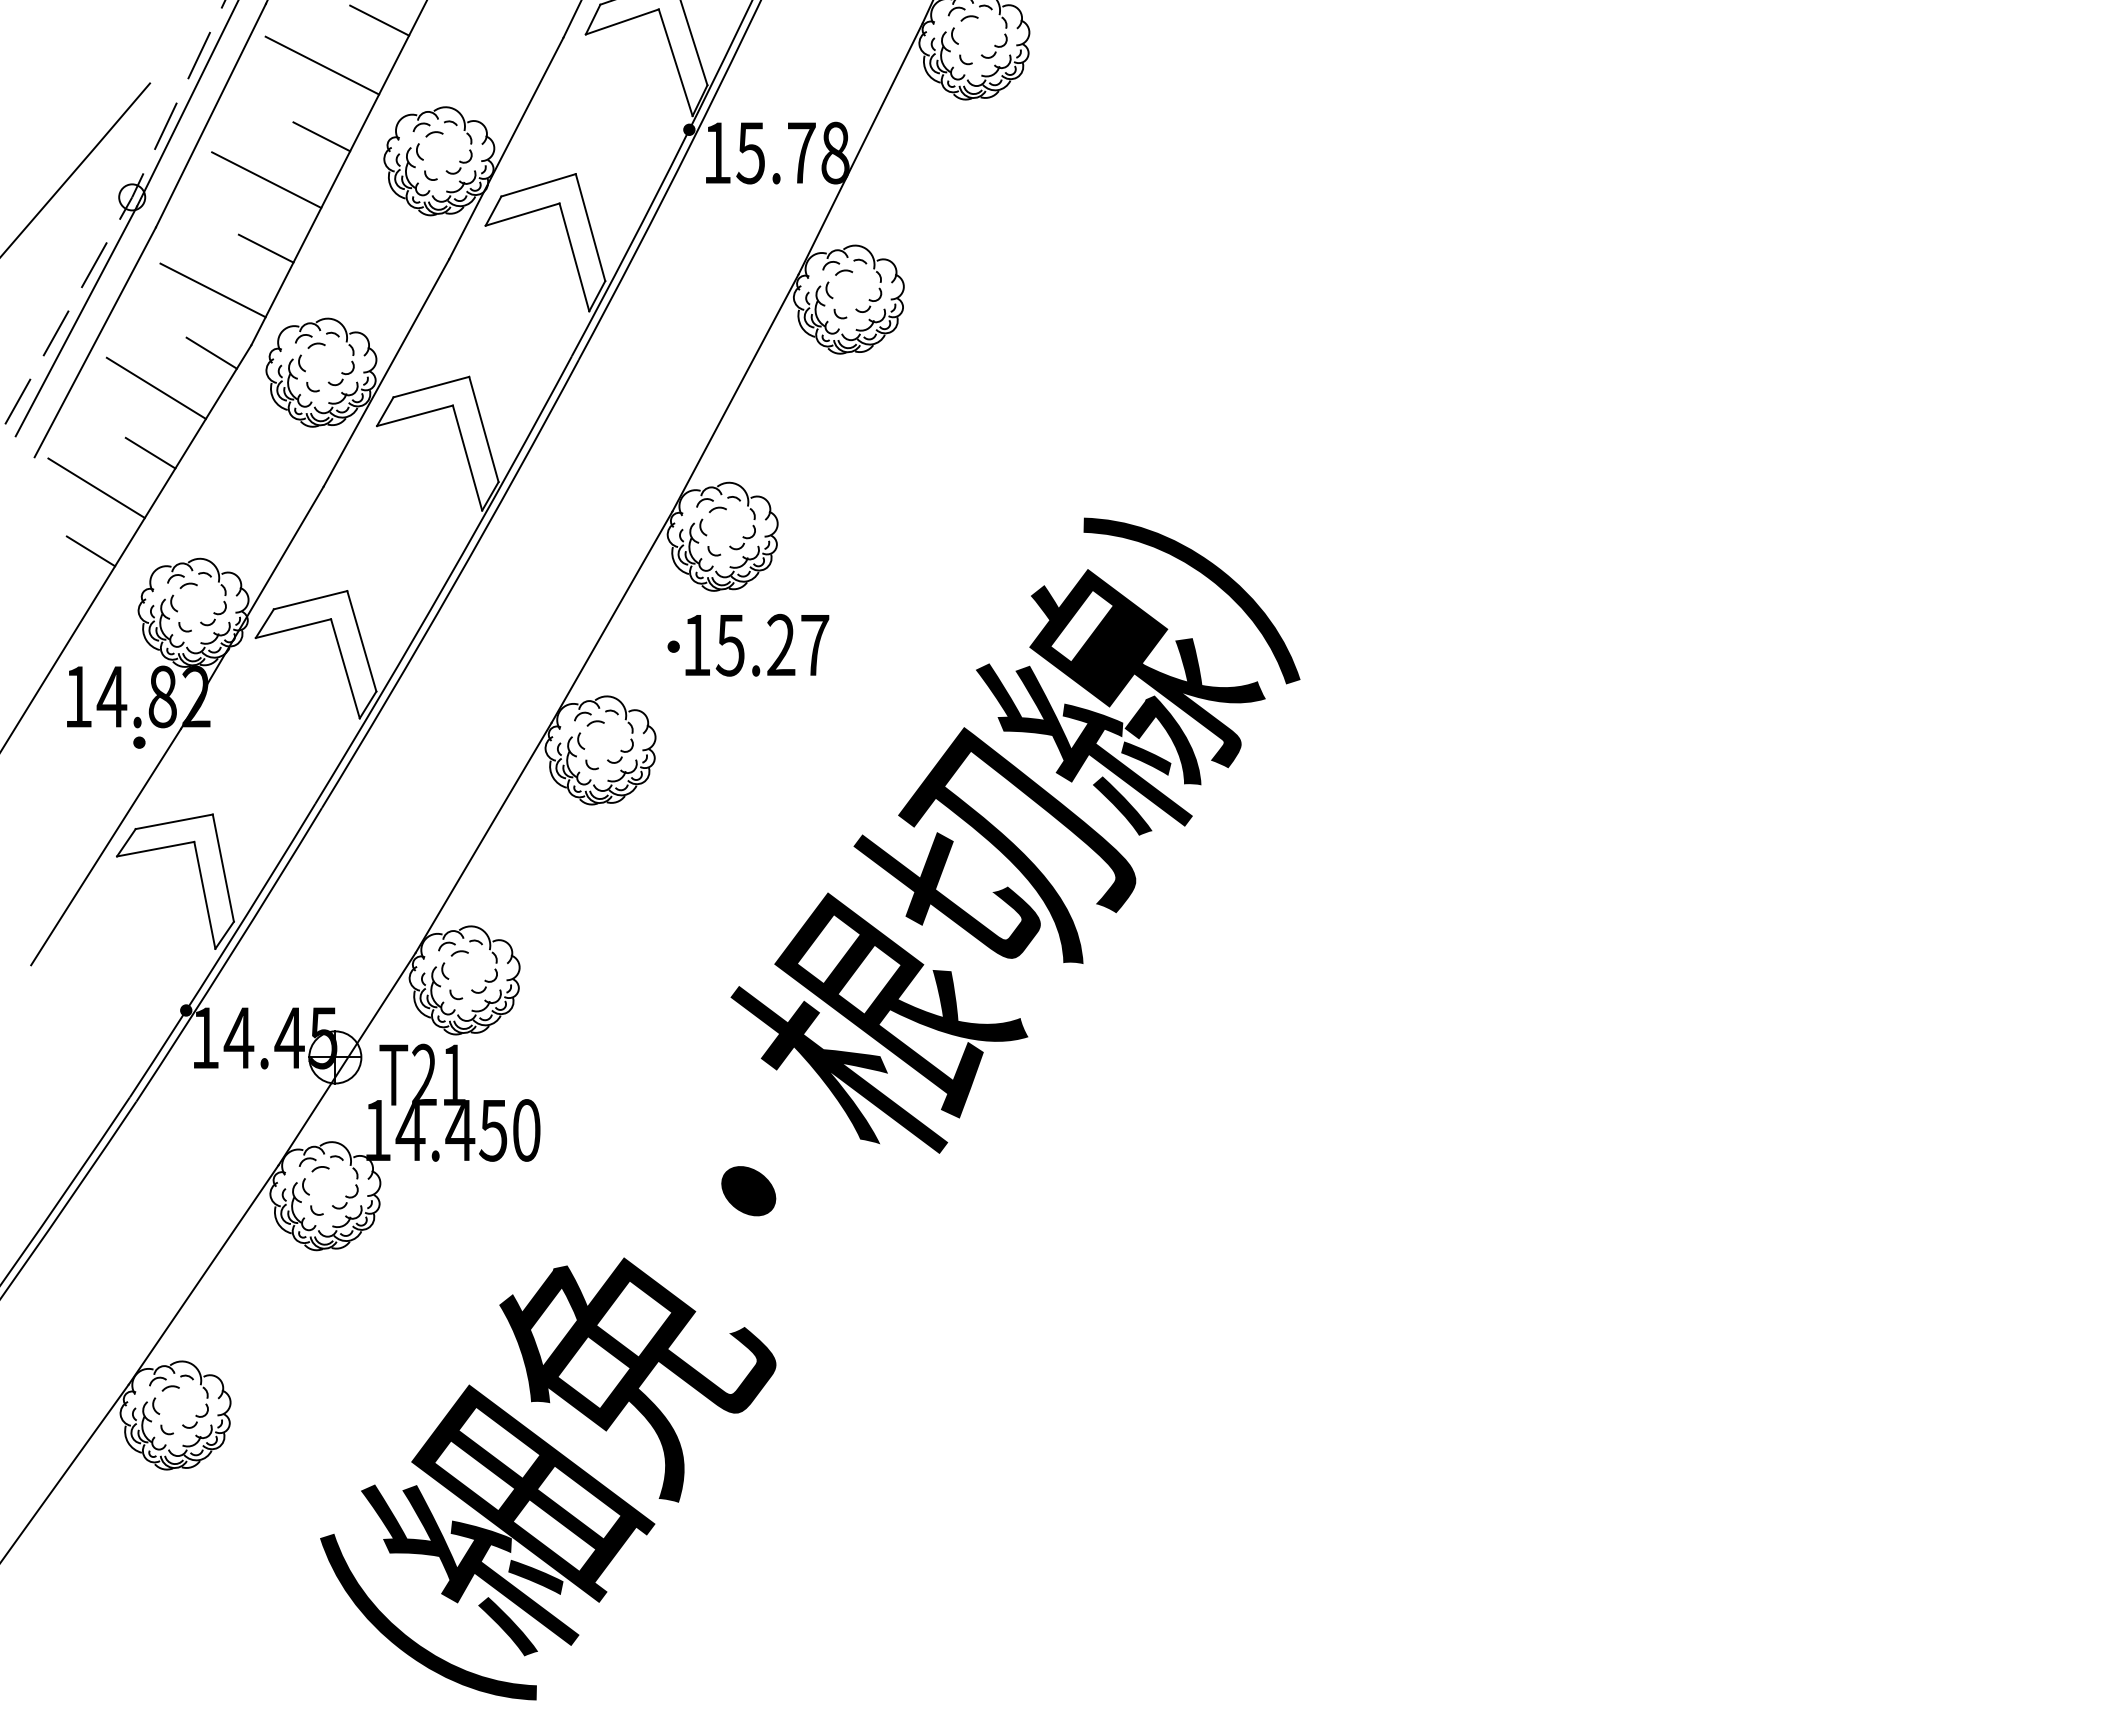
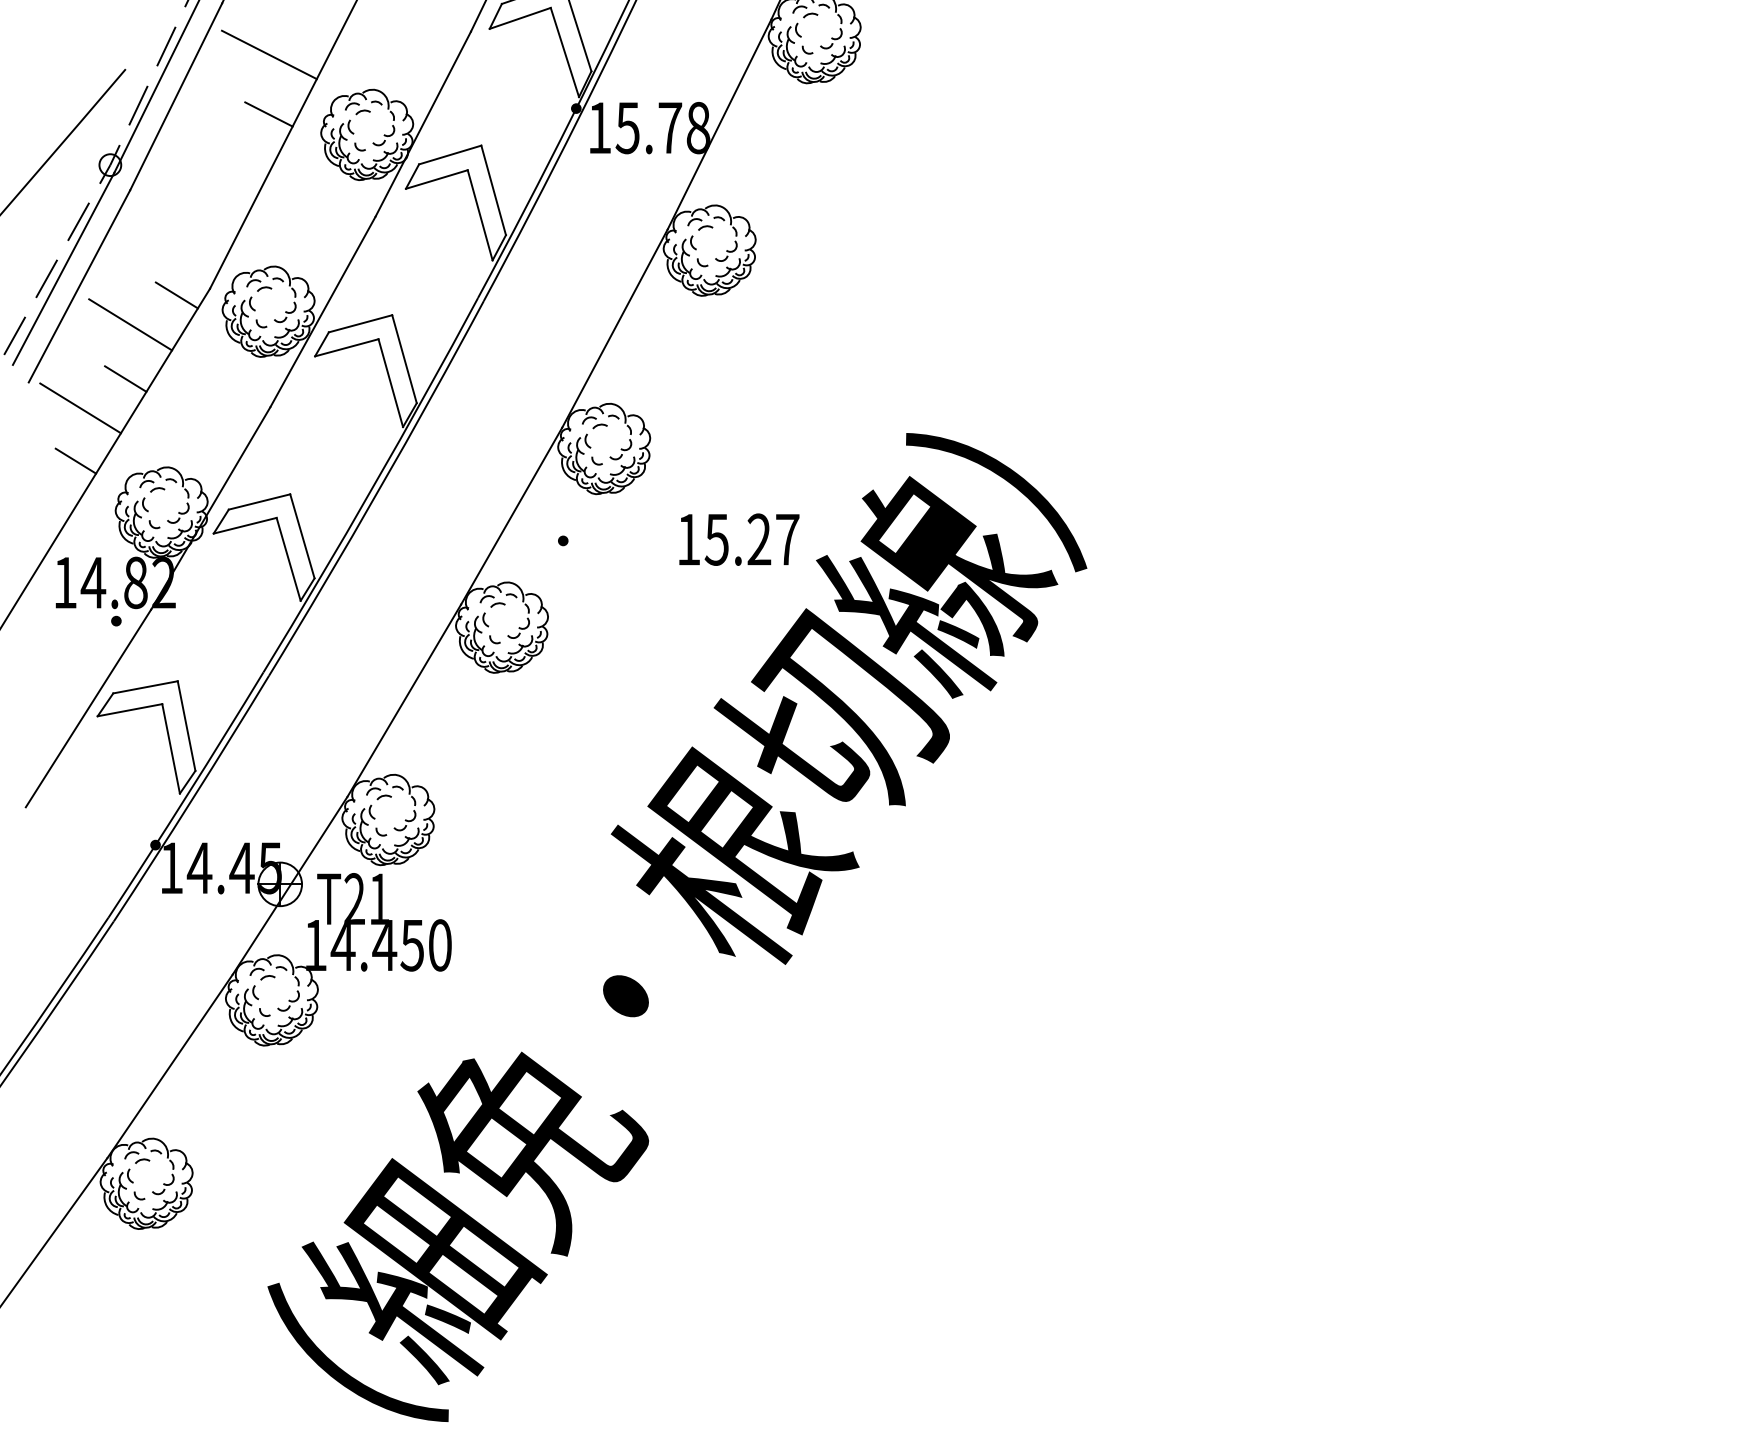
line: (379, 20) -> (317, 17), removed
line: (266, 179) -> (222, 150), removed
line: (265, 248) -> (221, 207), removed
line: (212, 290) -> (177, 242), removed
text: (757, 644) -> (739, 539), moved

